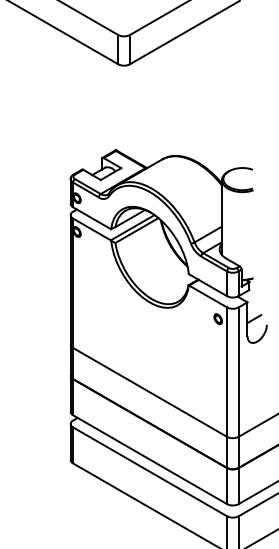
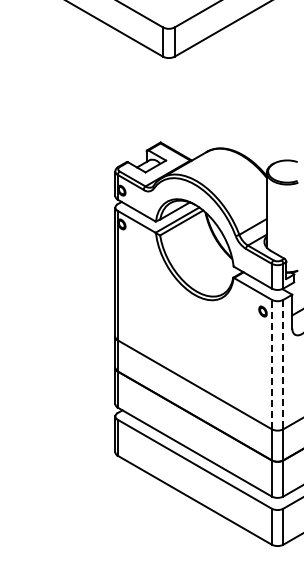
line: (226, 372) -> (271, 364), solid -> dashed
line: (238, 372) -> (283, 364), solid -> dashed

